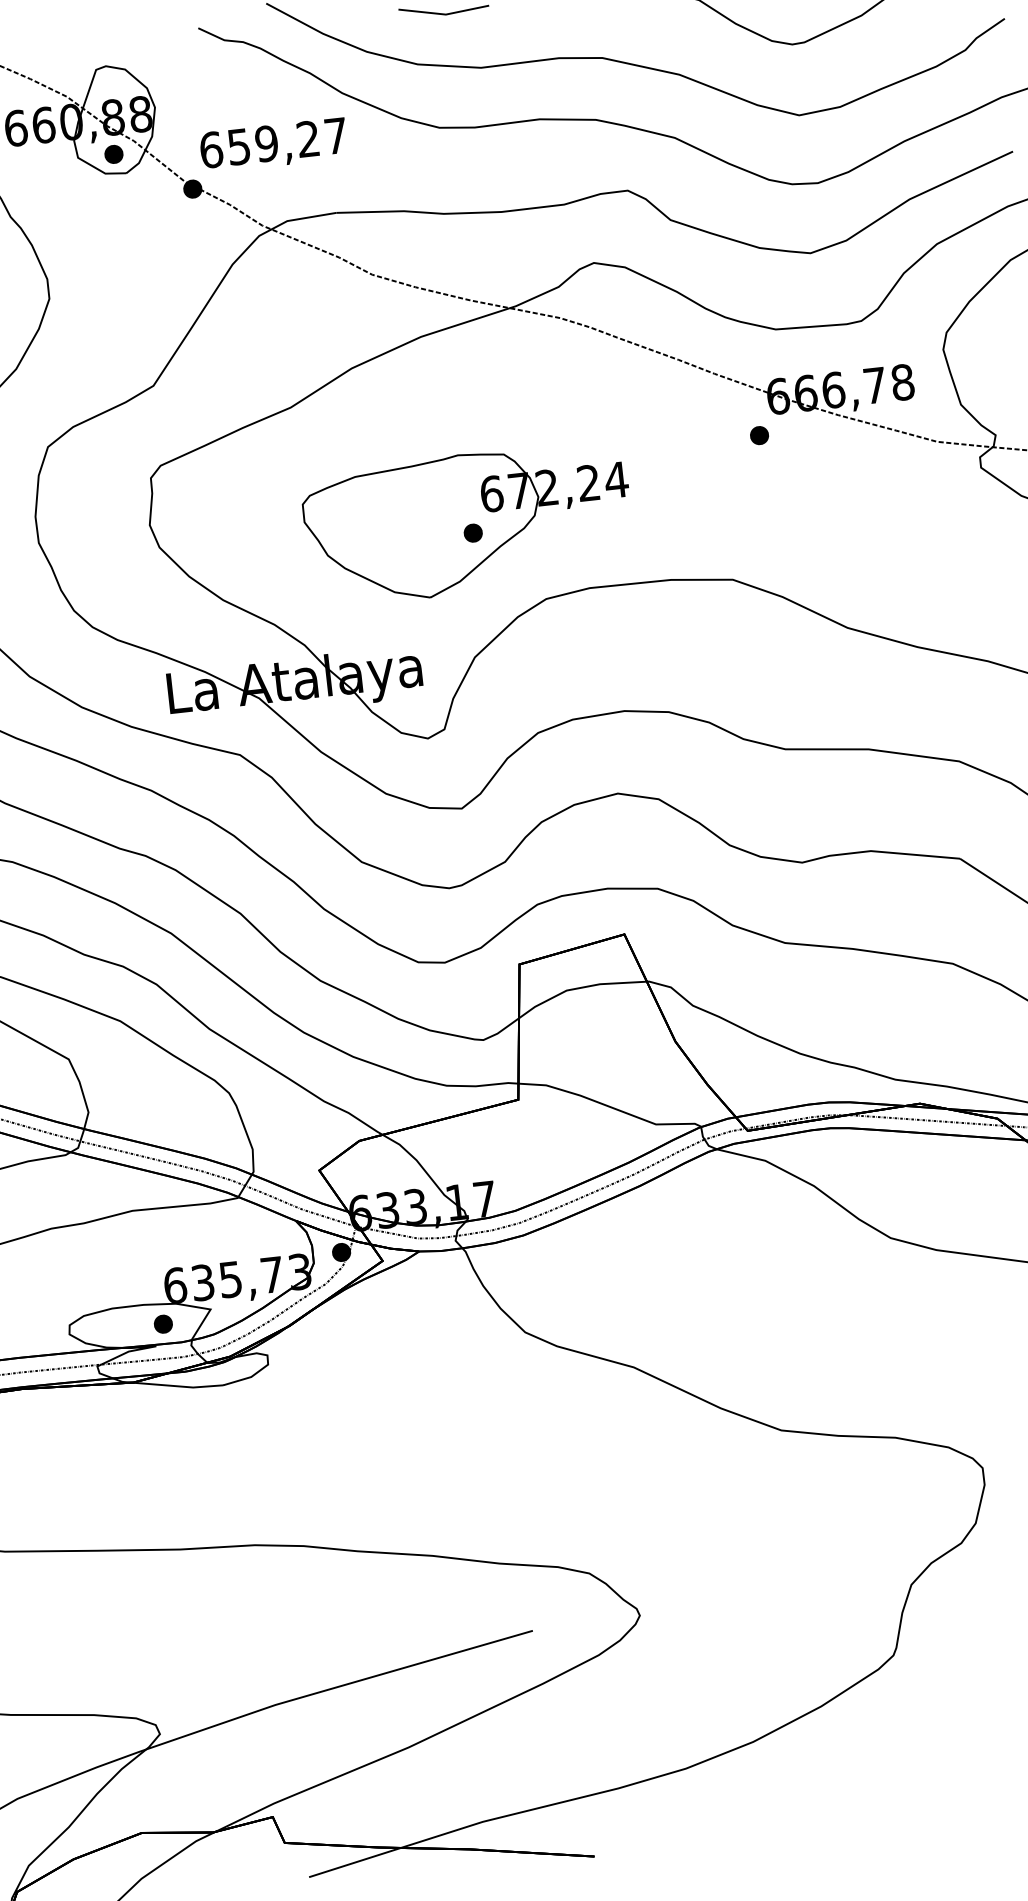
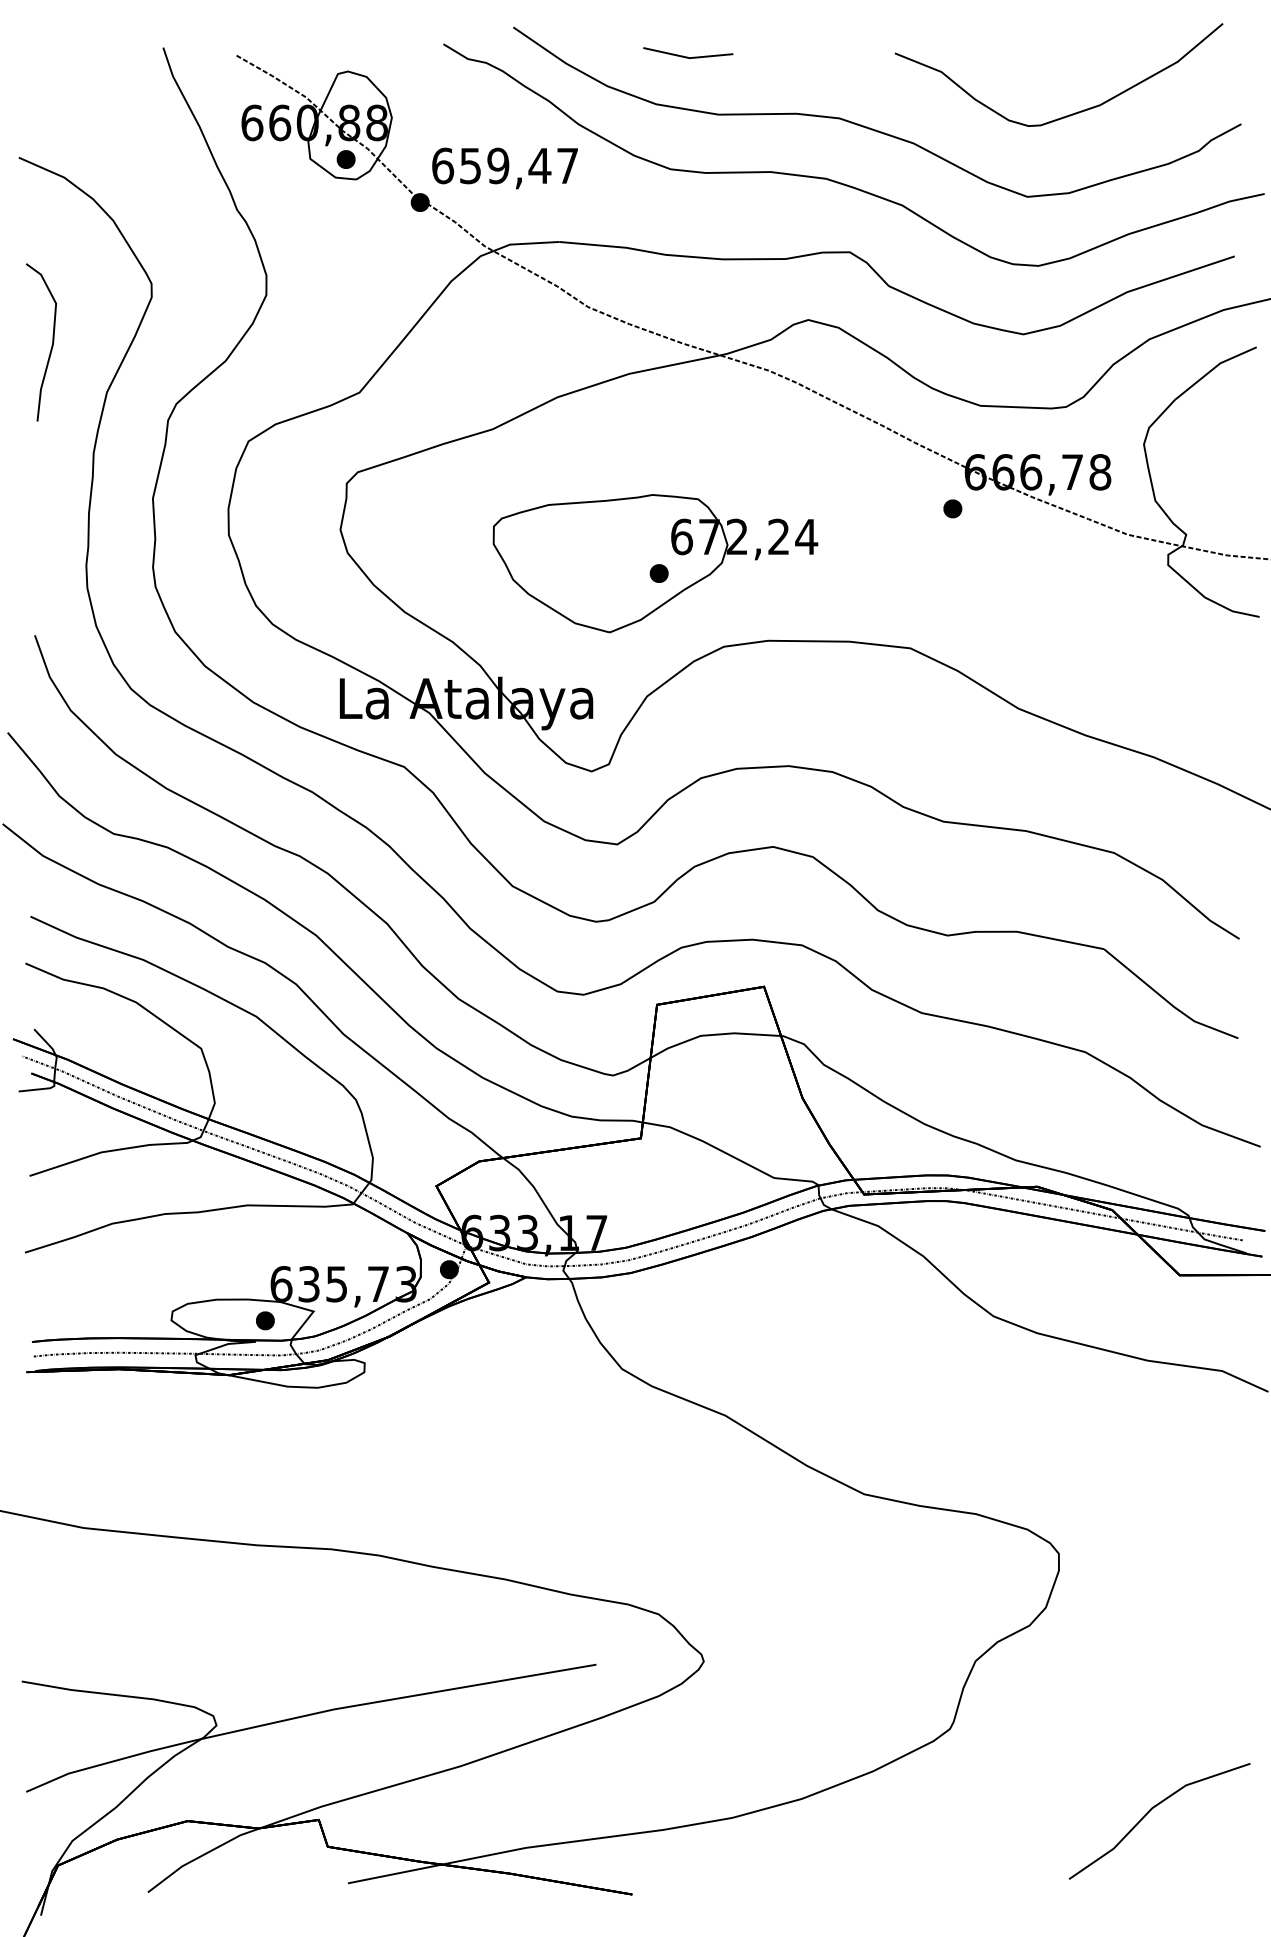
text: (307, 138) -> (539, 165), 659,27 -> 659,47

